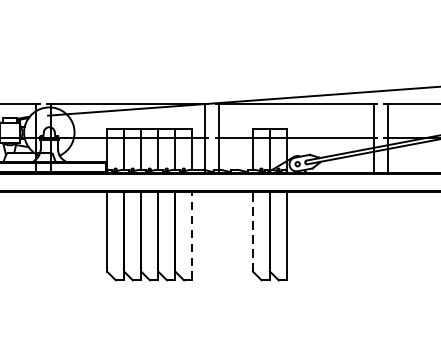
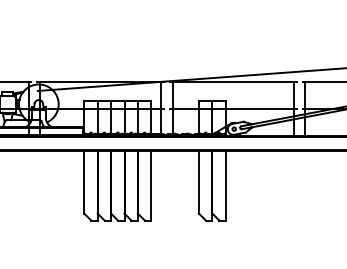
line: (252, 230) -> (198, 181), dashed -> solid
line: (192, 235) -> (151, 185), dashed -> solid

